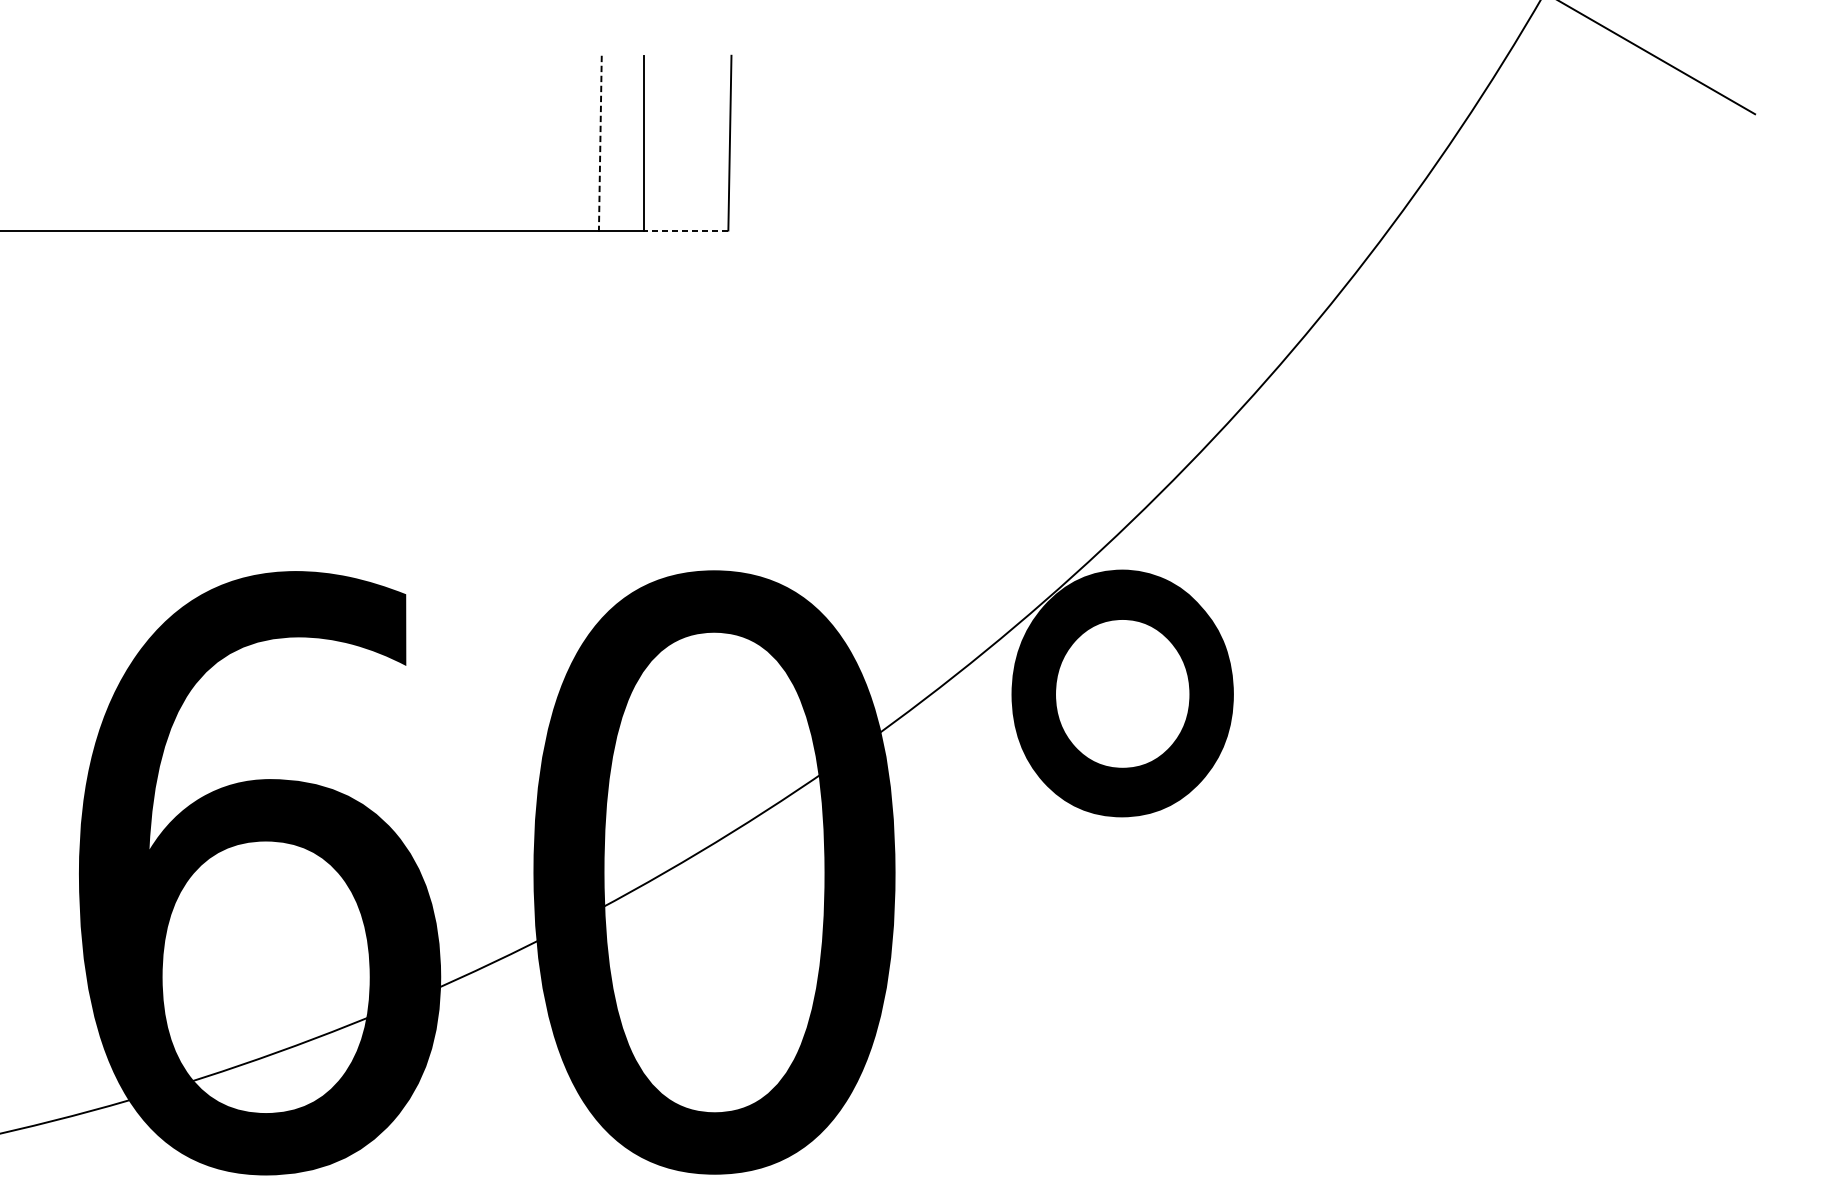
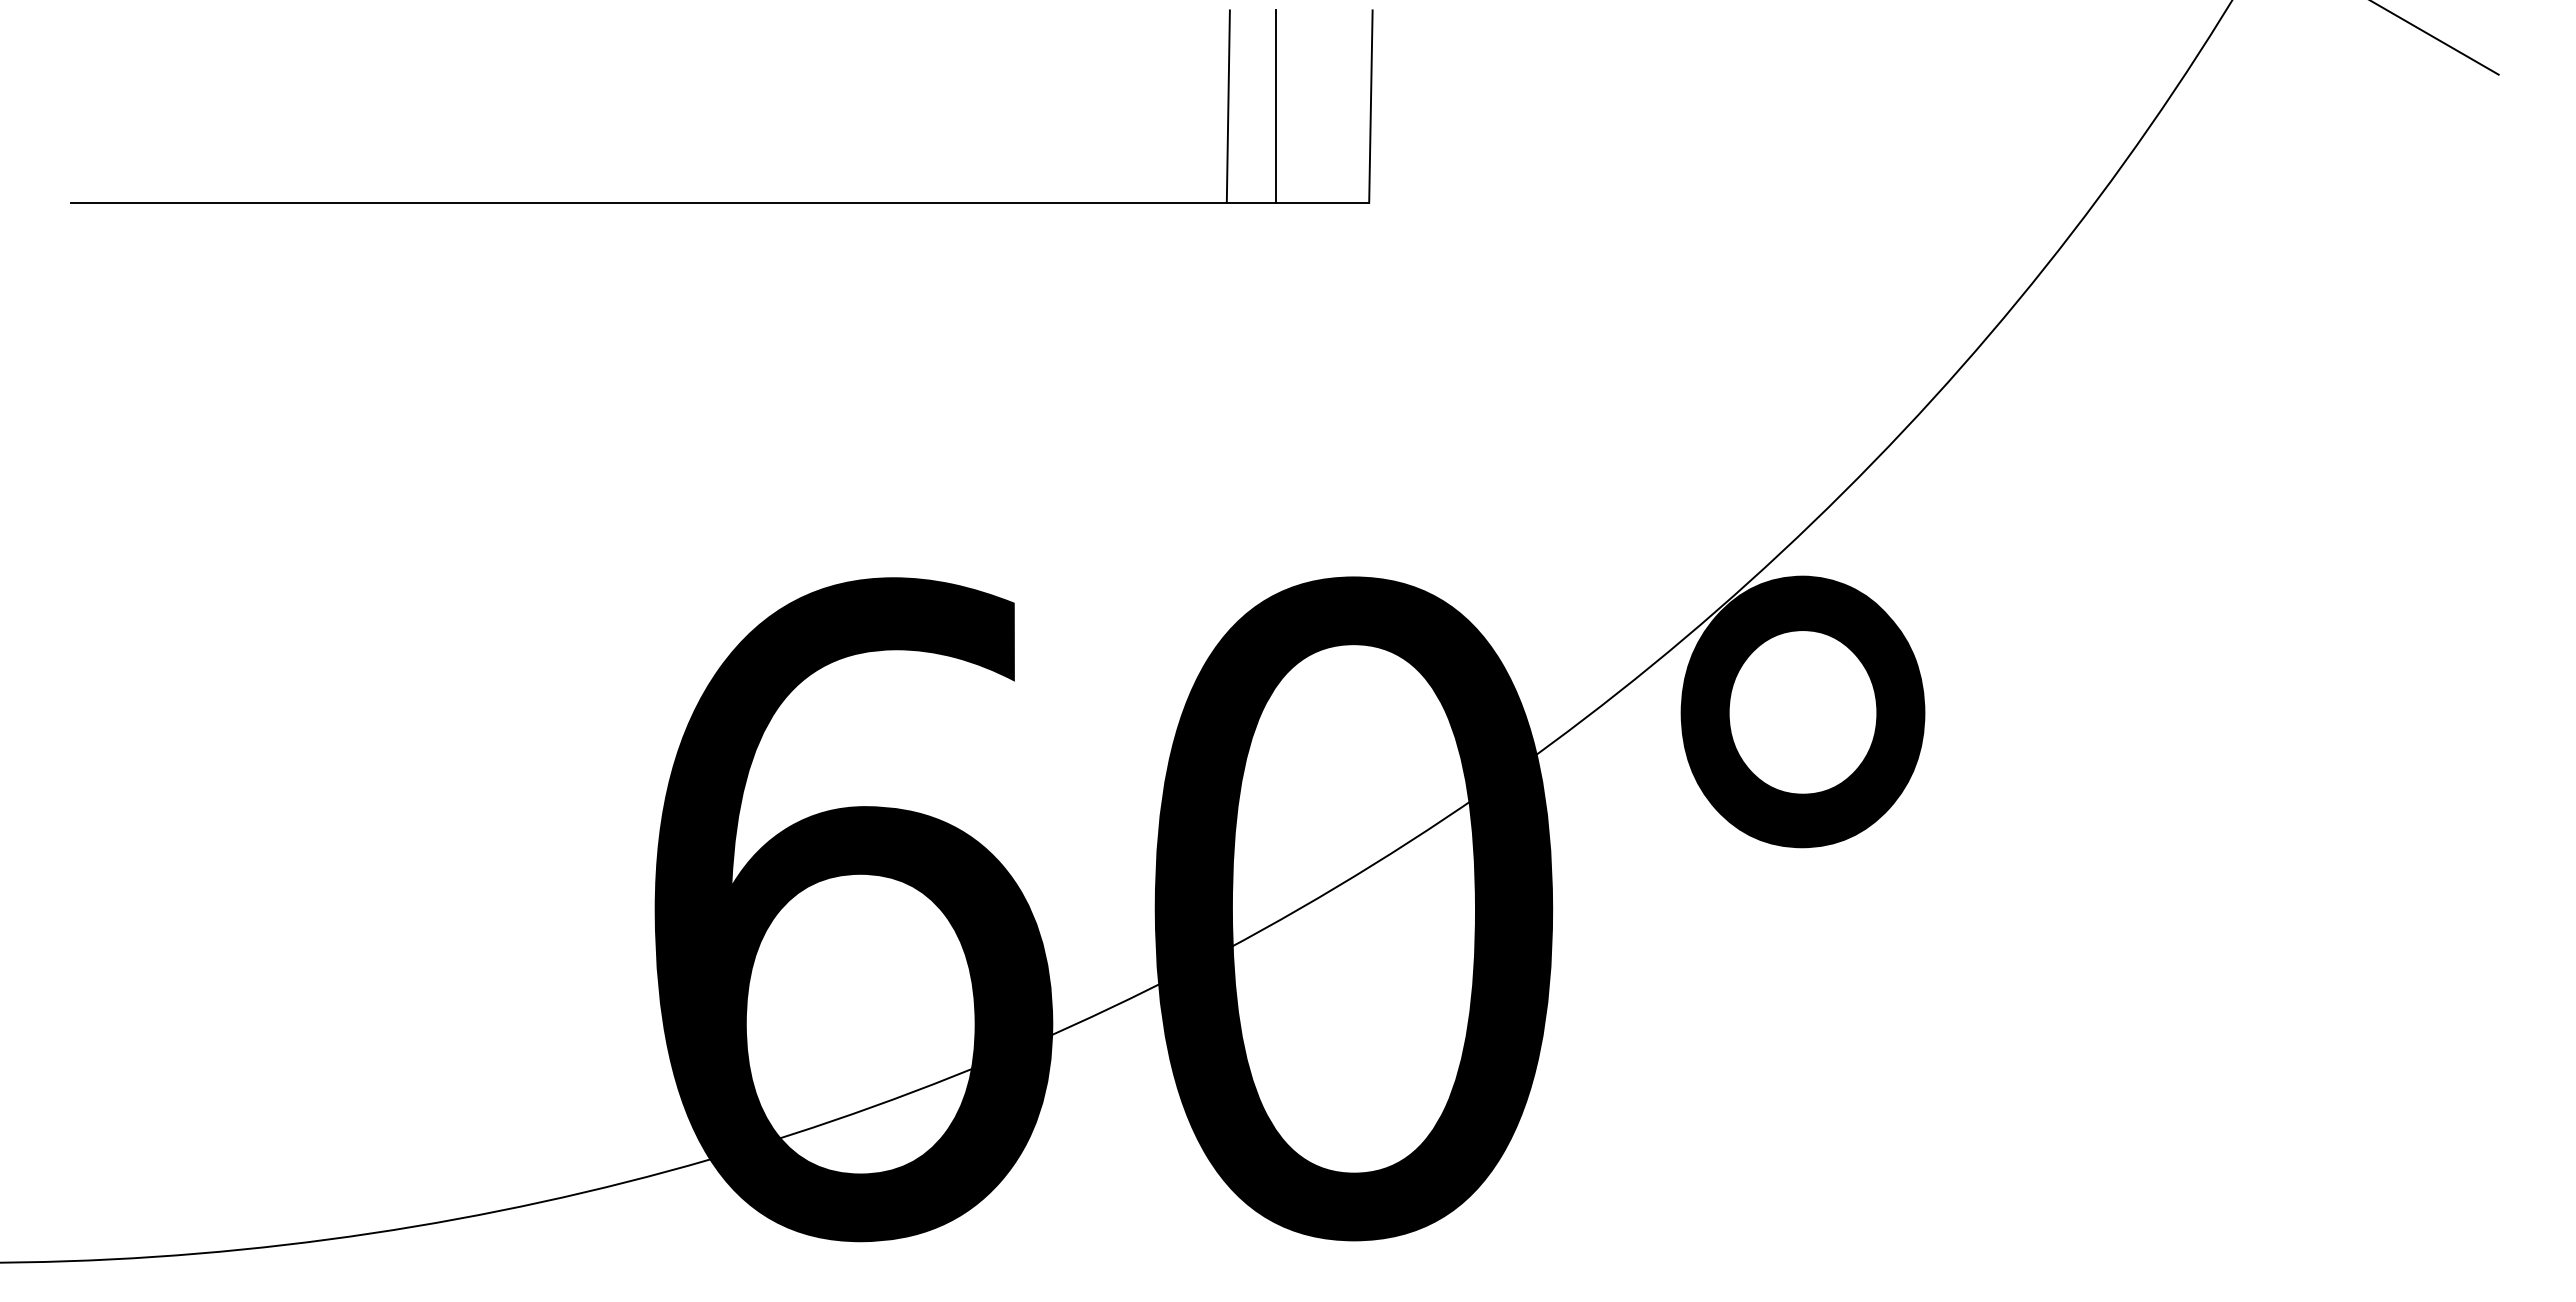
line: (600, 144) -> (1228, 107), dashed -> solid
line: (685, 230) -> (1322, 202), dashed -> solid

